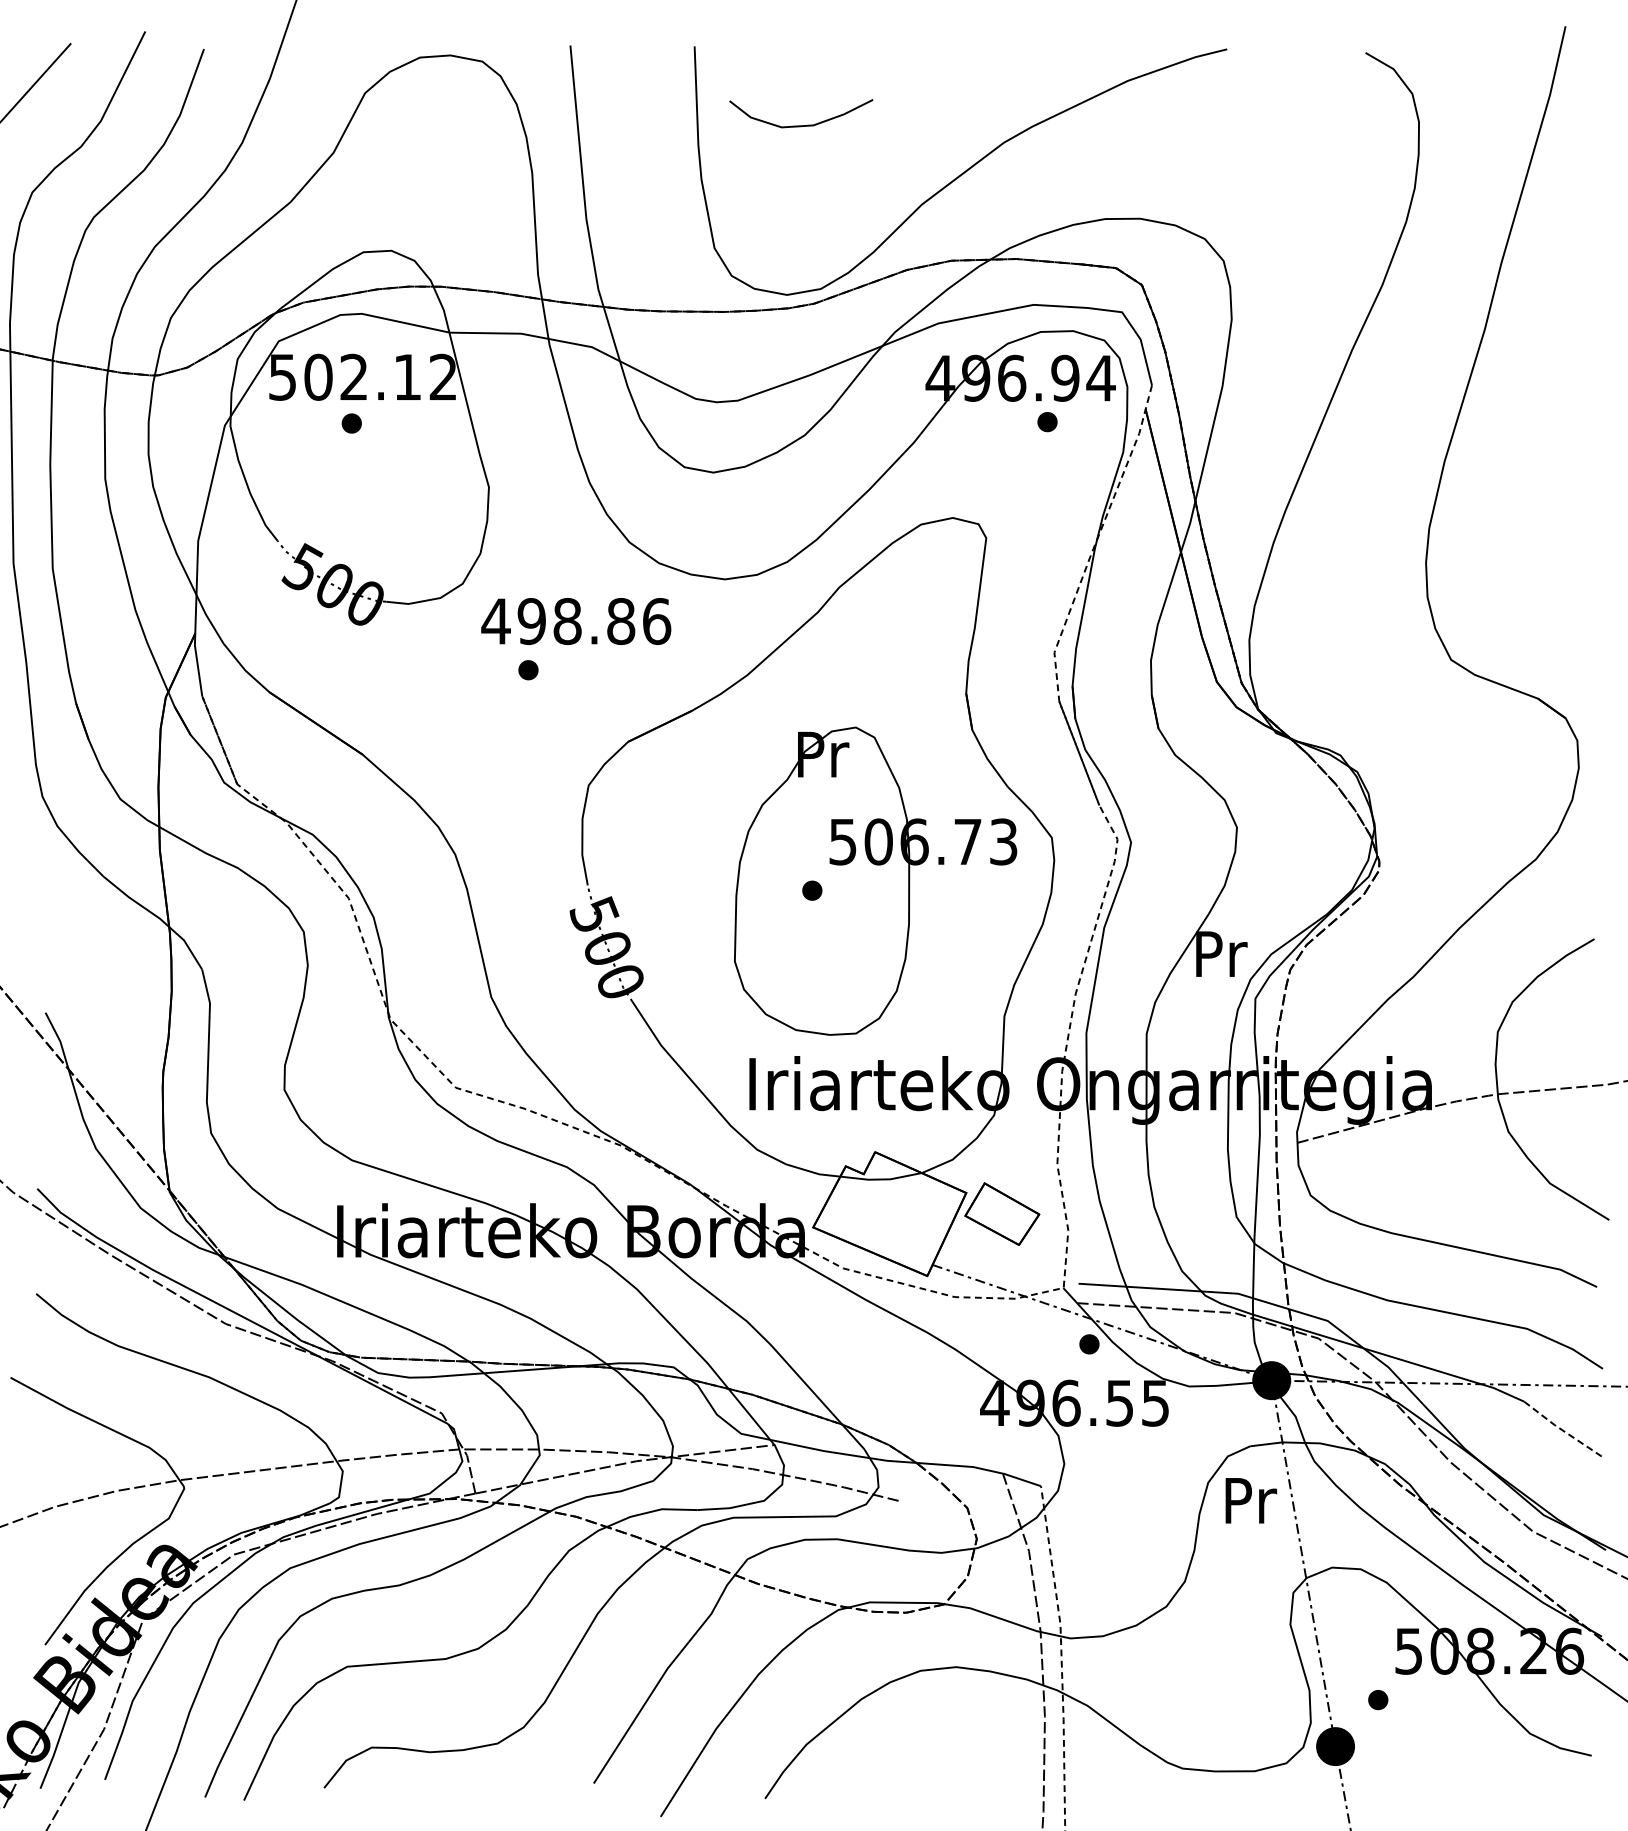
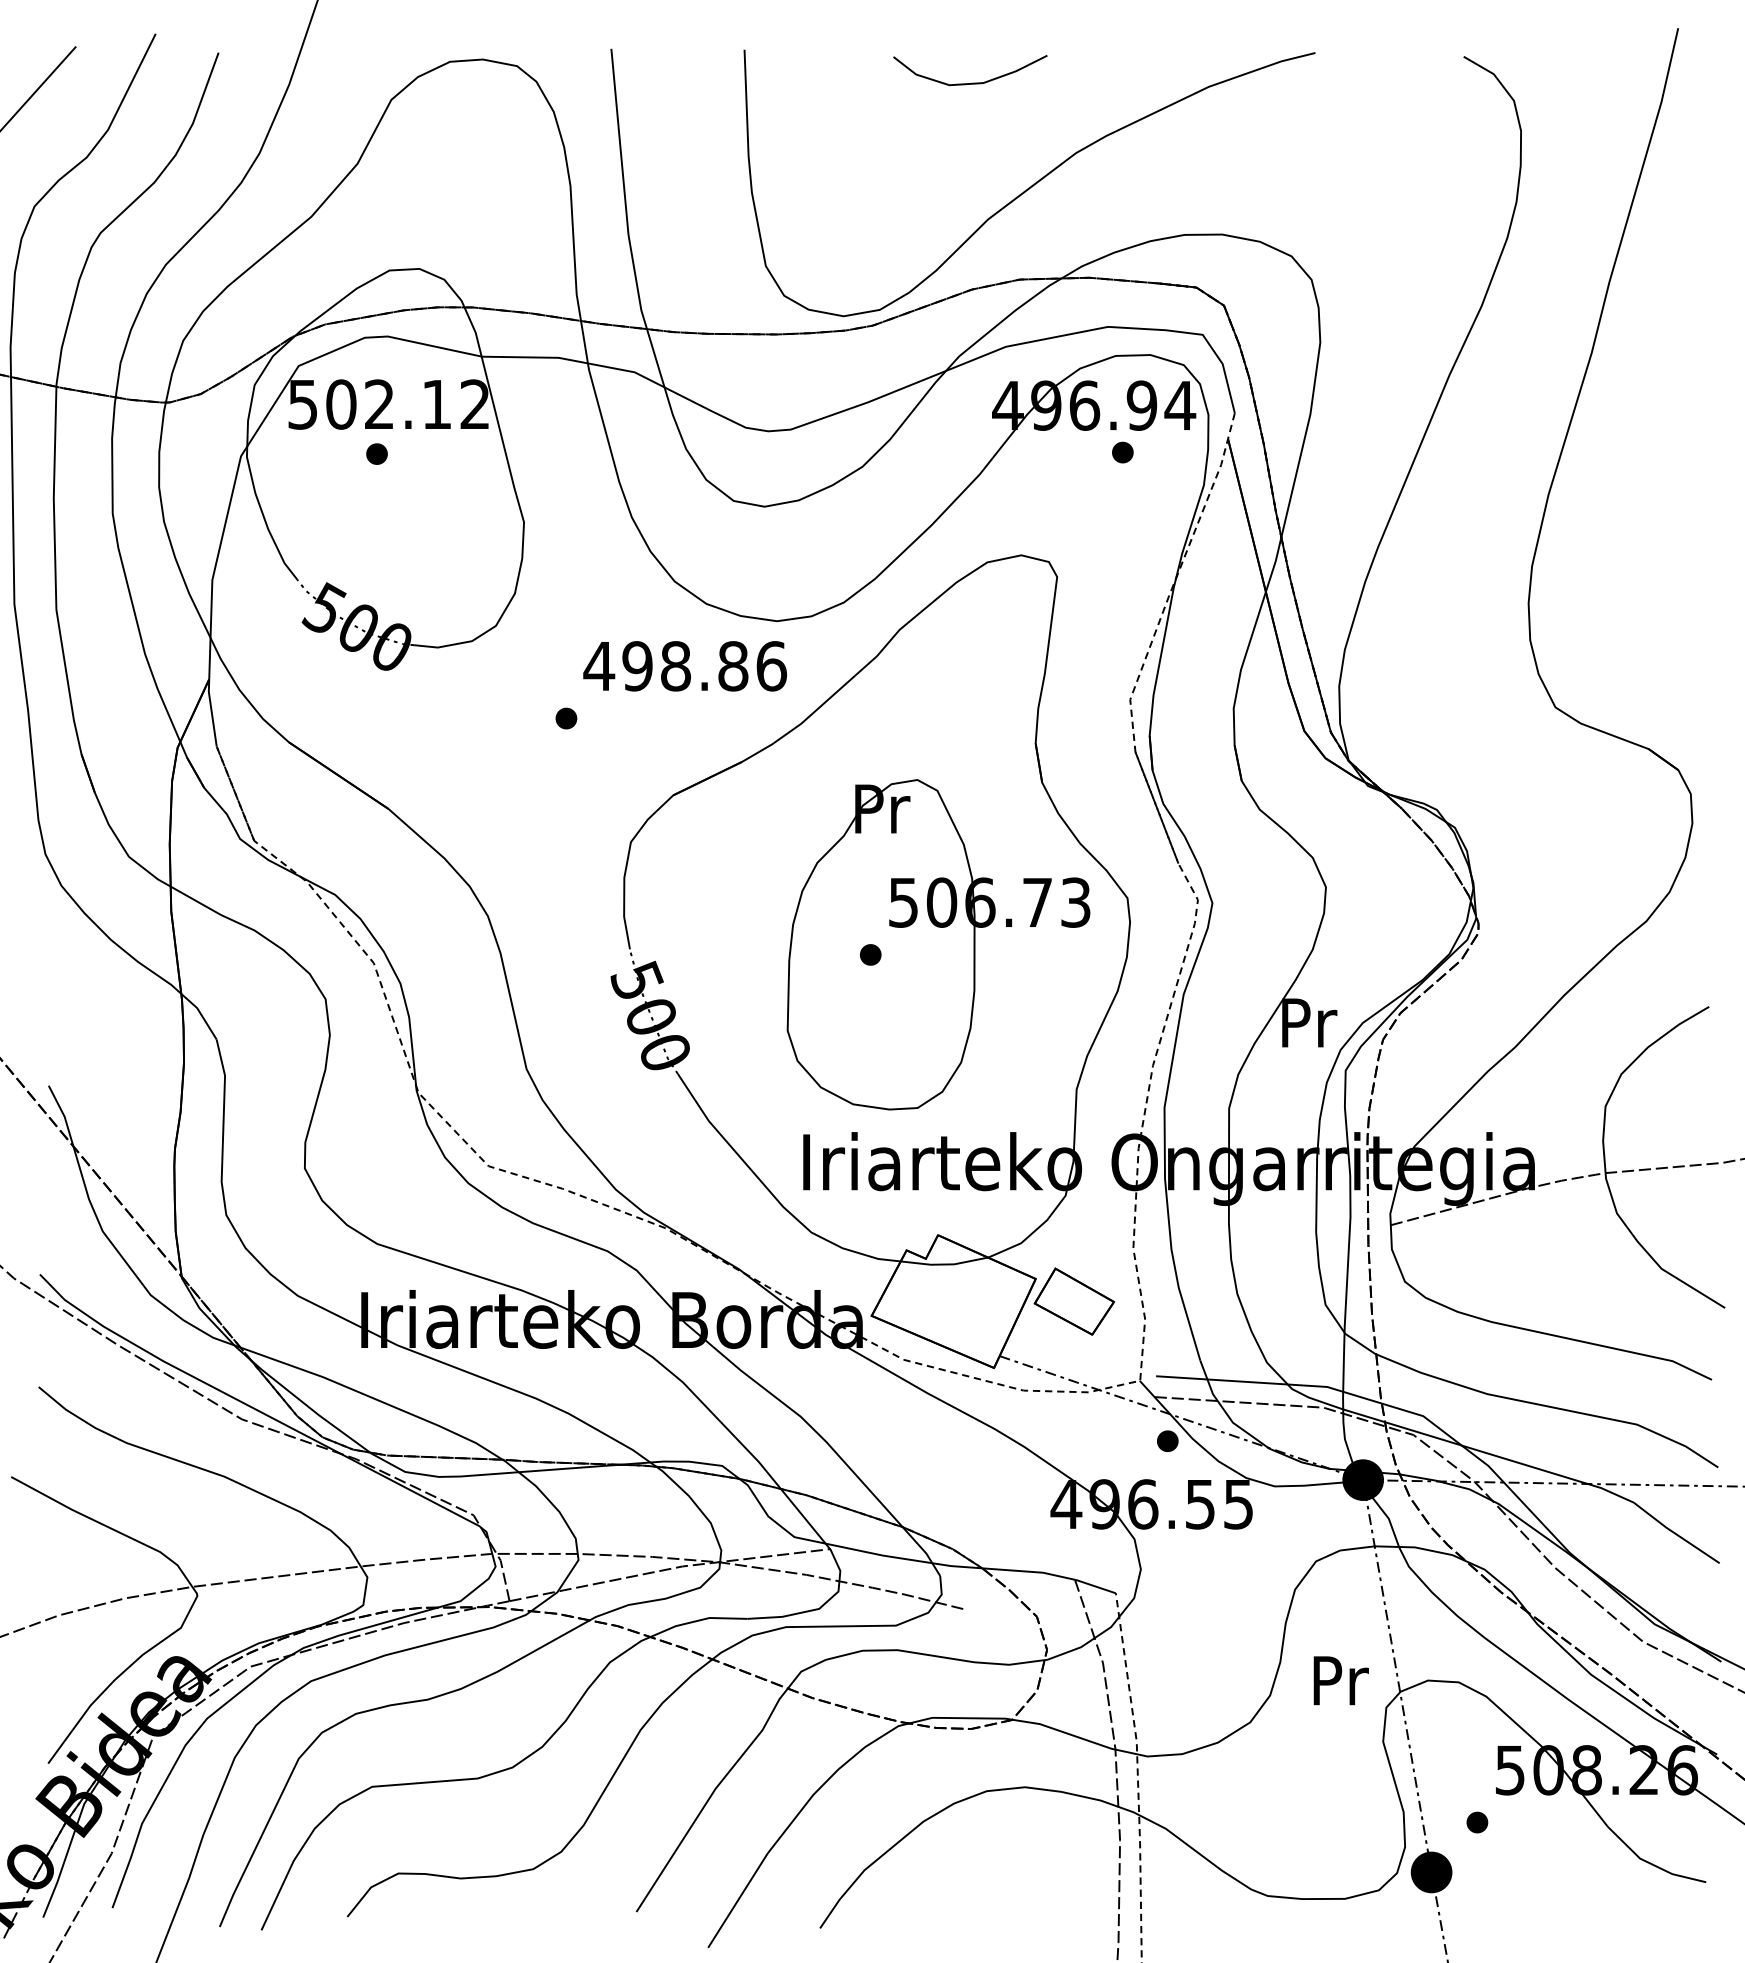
curve: (801, 125) -> (970, 83), moved
text: (576, 621) -> (685, 666), moved
line: (1562, 1430) -> (1674, 1533), dashed -> solid
text: (1251, 1500) -> (1341, 1680), moved

